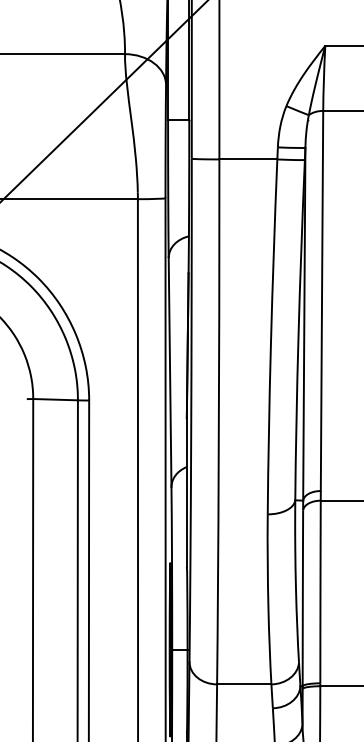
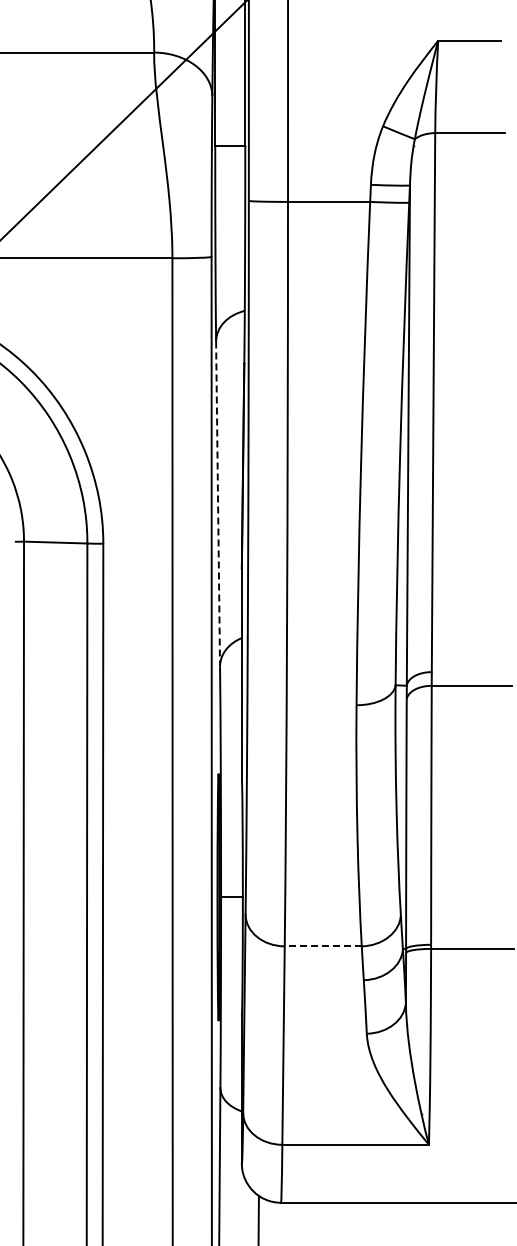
line: (170, 372) -> (218, 504), solid -> dashed
line: (244, 684) -> (323, 946), solid -> dashed

